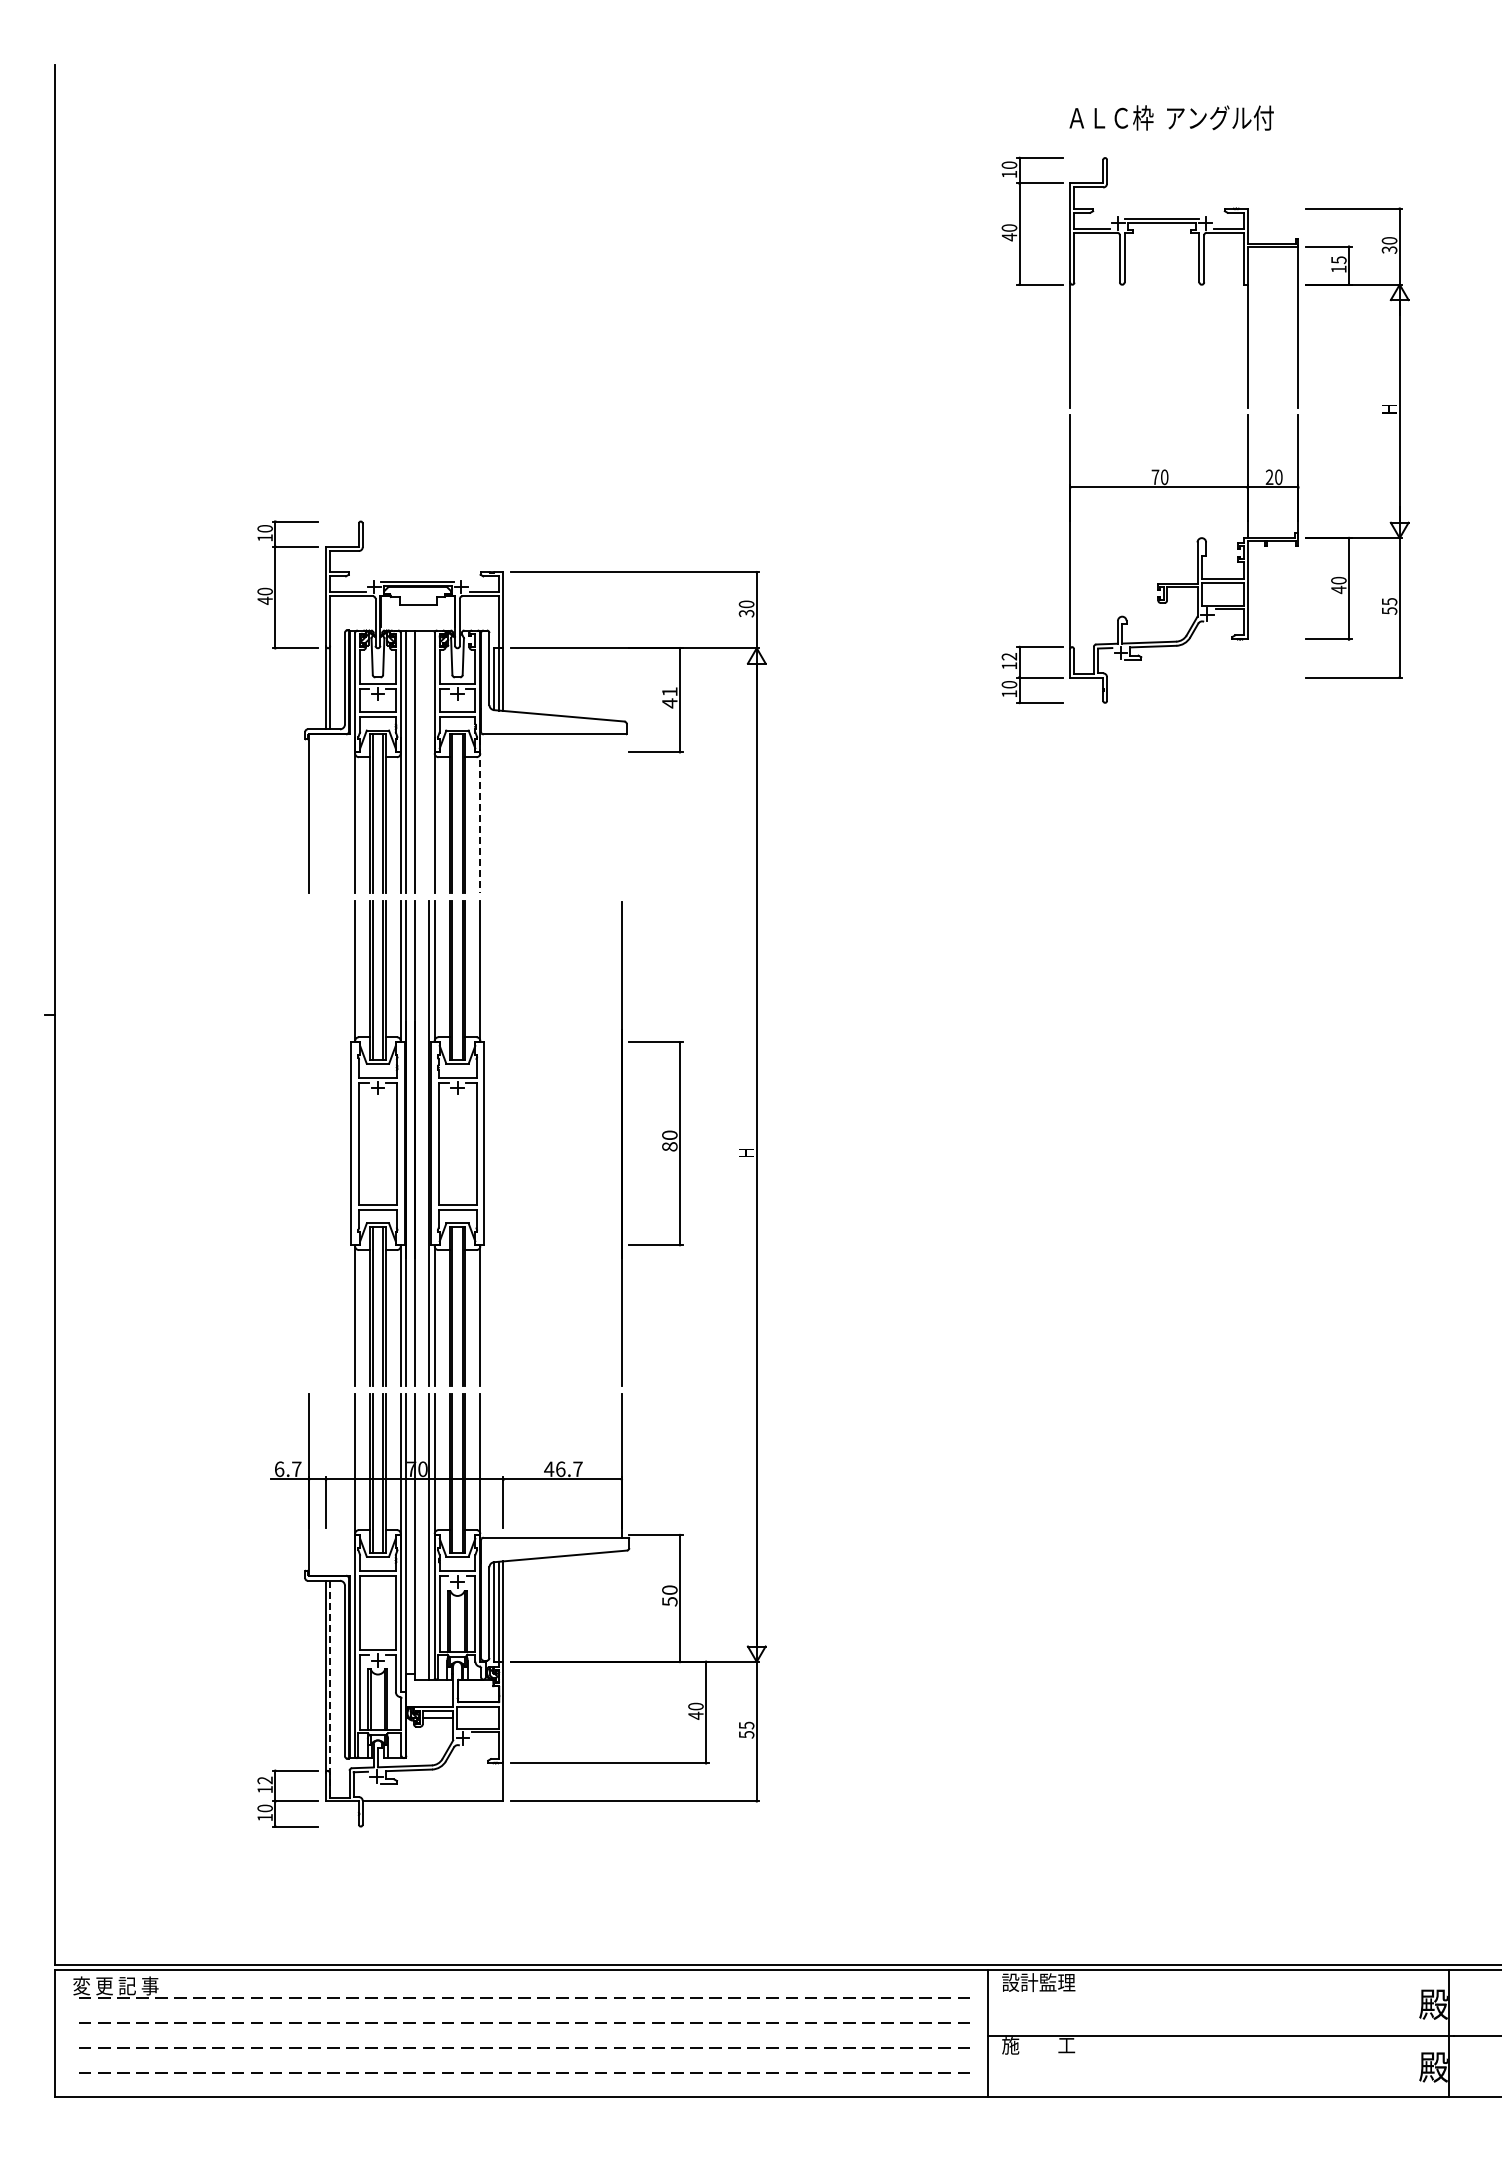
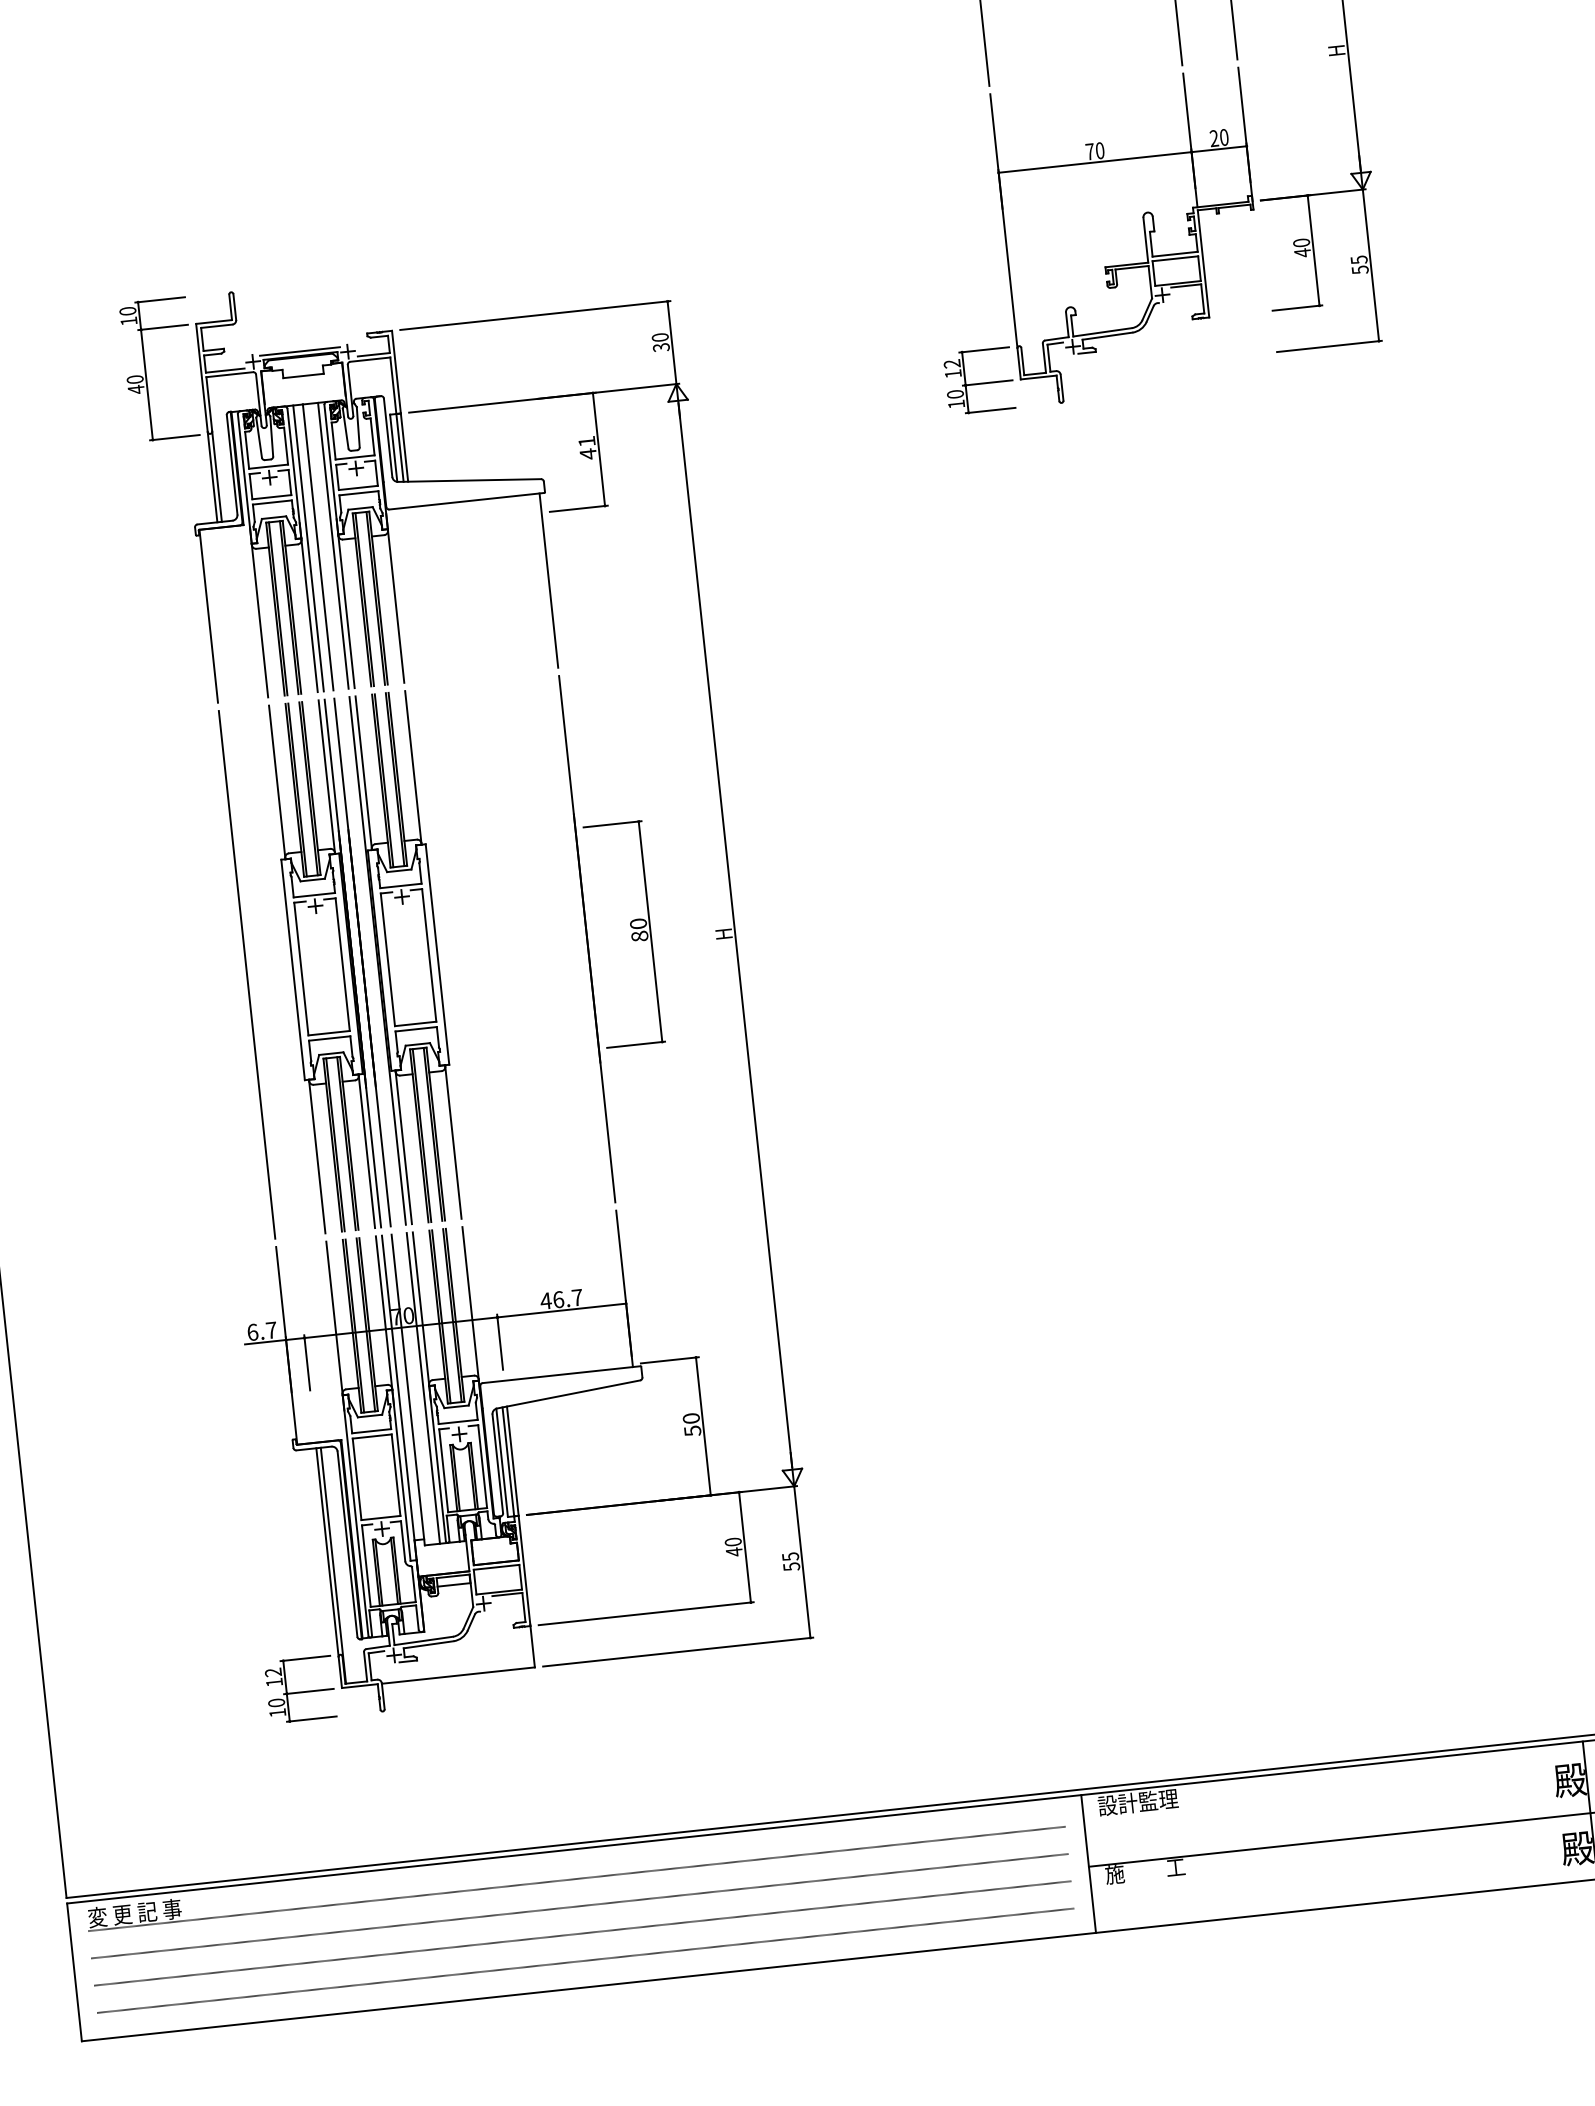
line: (429, 761) -> (333, 545), added
line: (621, 814) -> (548, 580), added
line: (480, 815) -> (395, 598), dashed -> solid
line: (309, 1143) -> (247, 974), added
line: (330, 1689) -> (333, 1565), dashed -> solid

